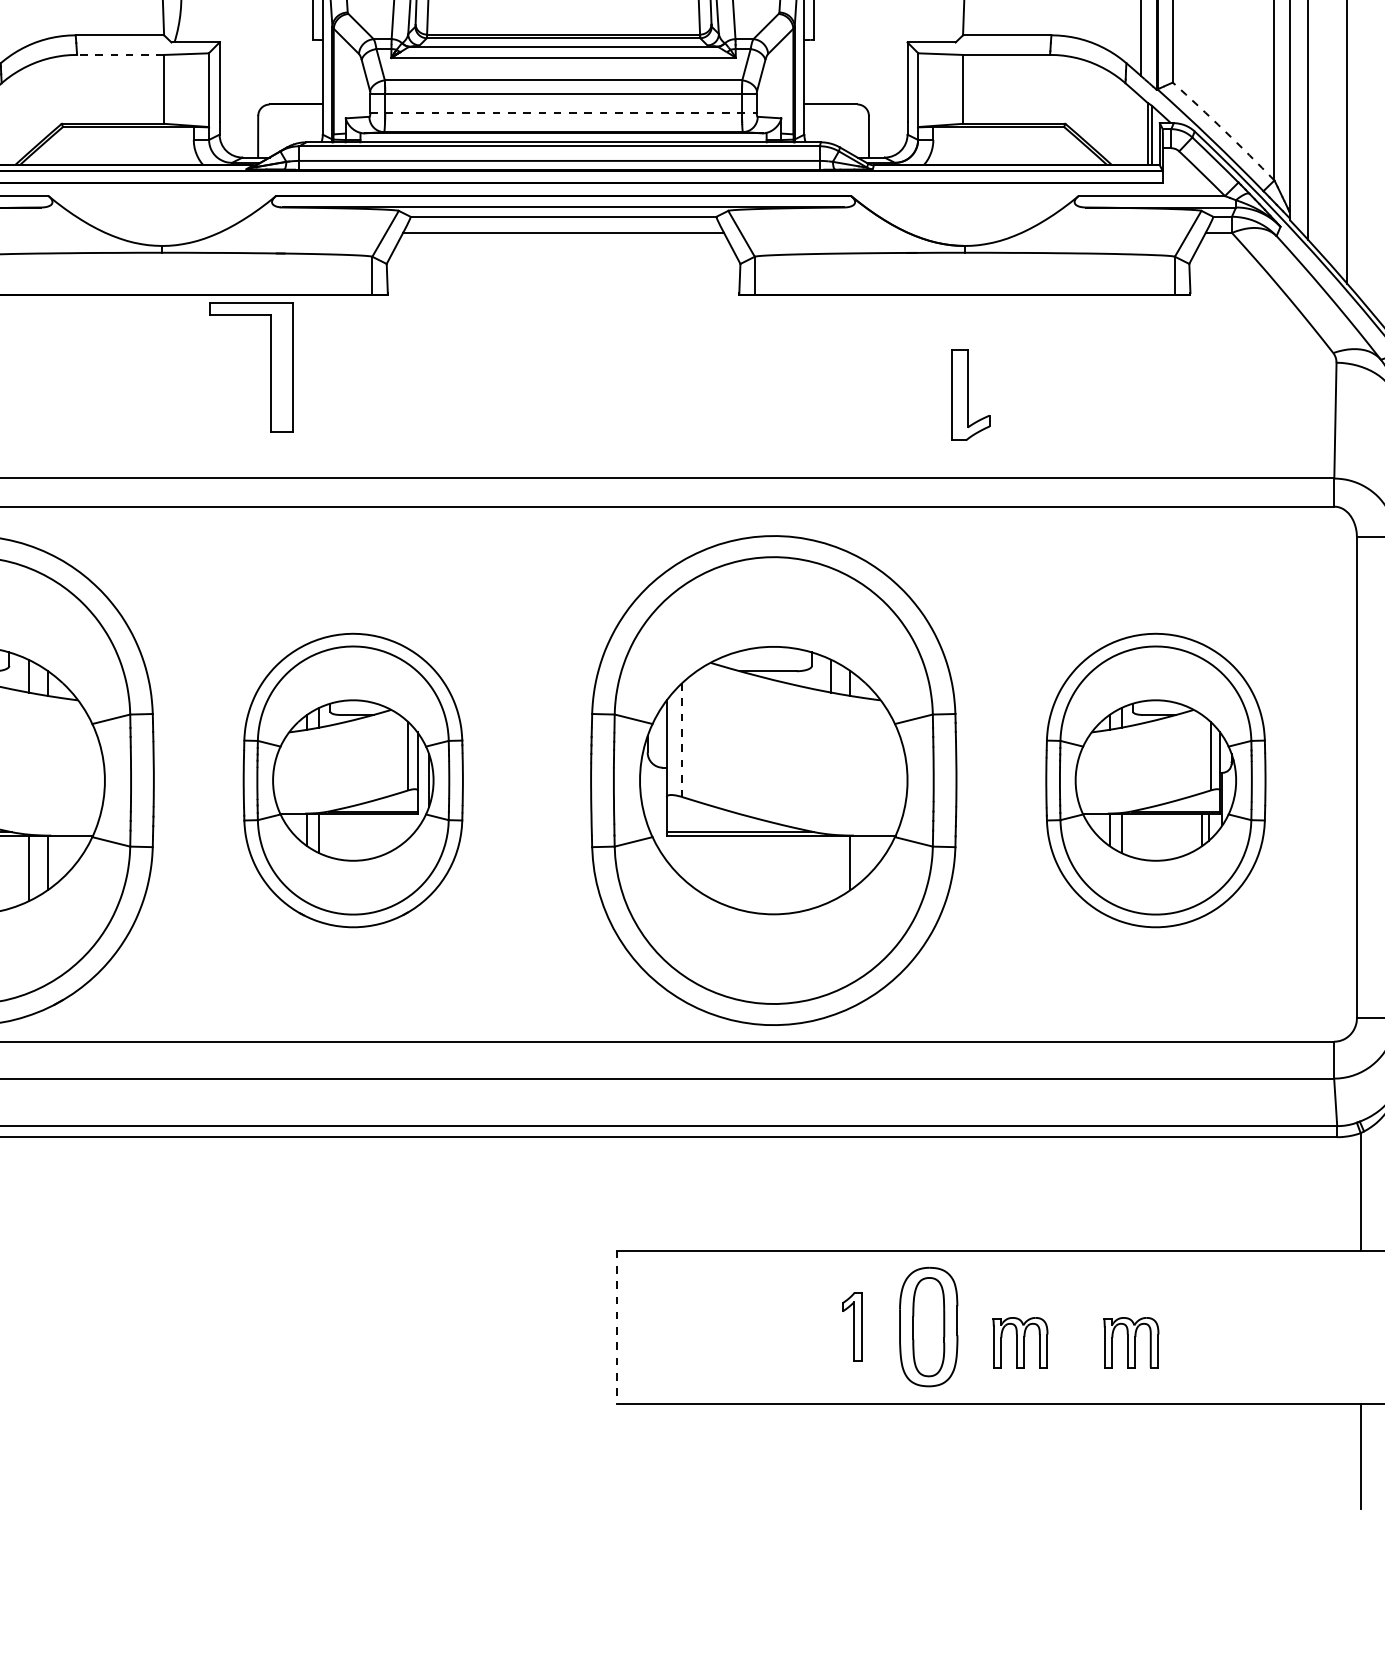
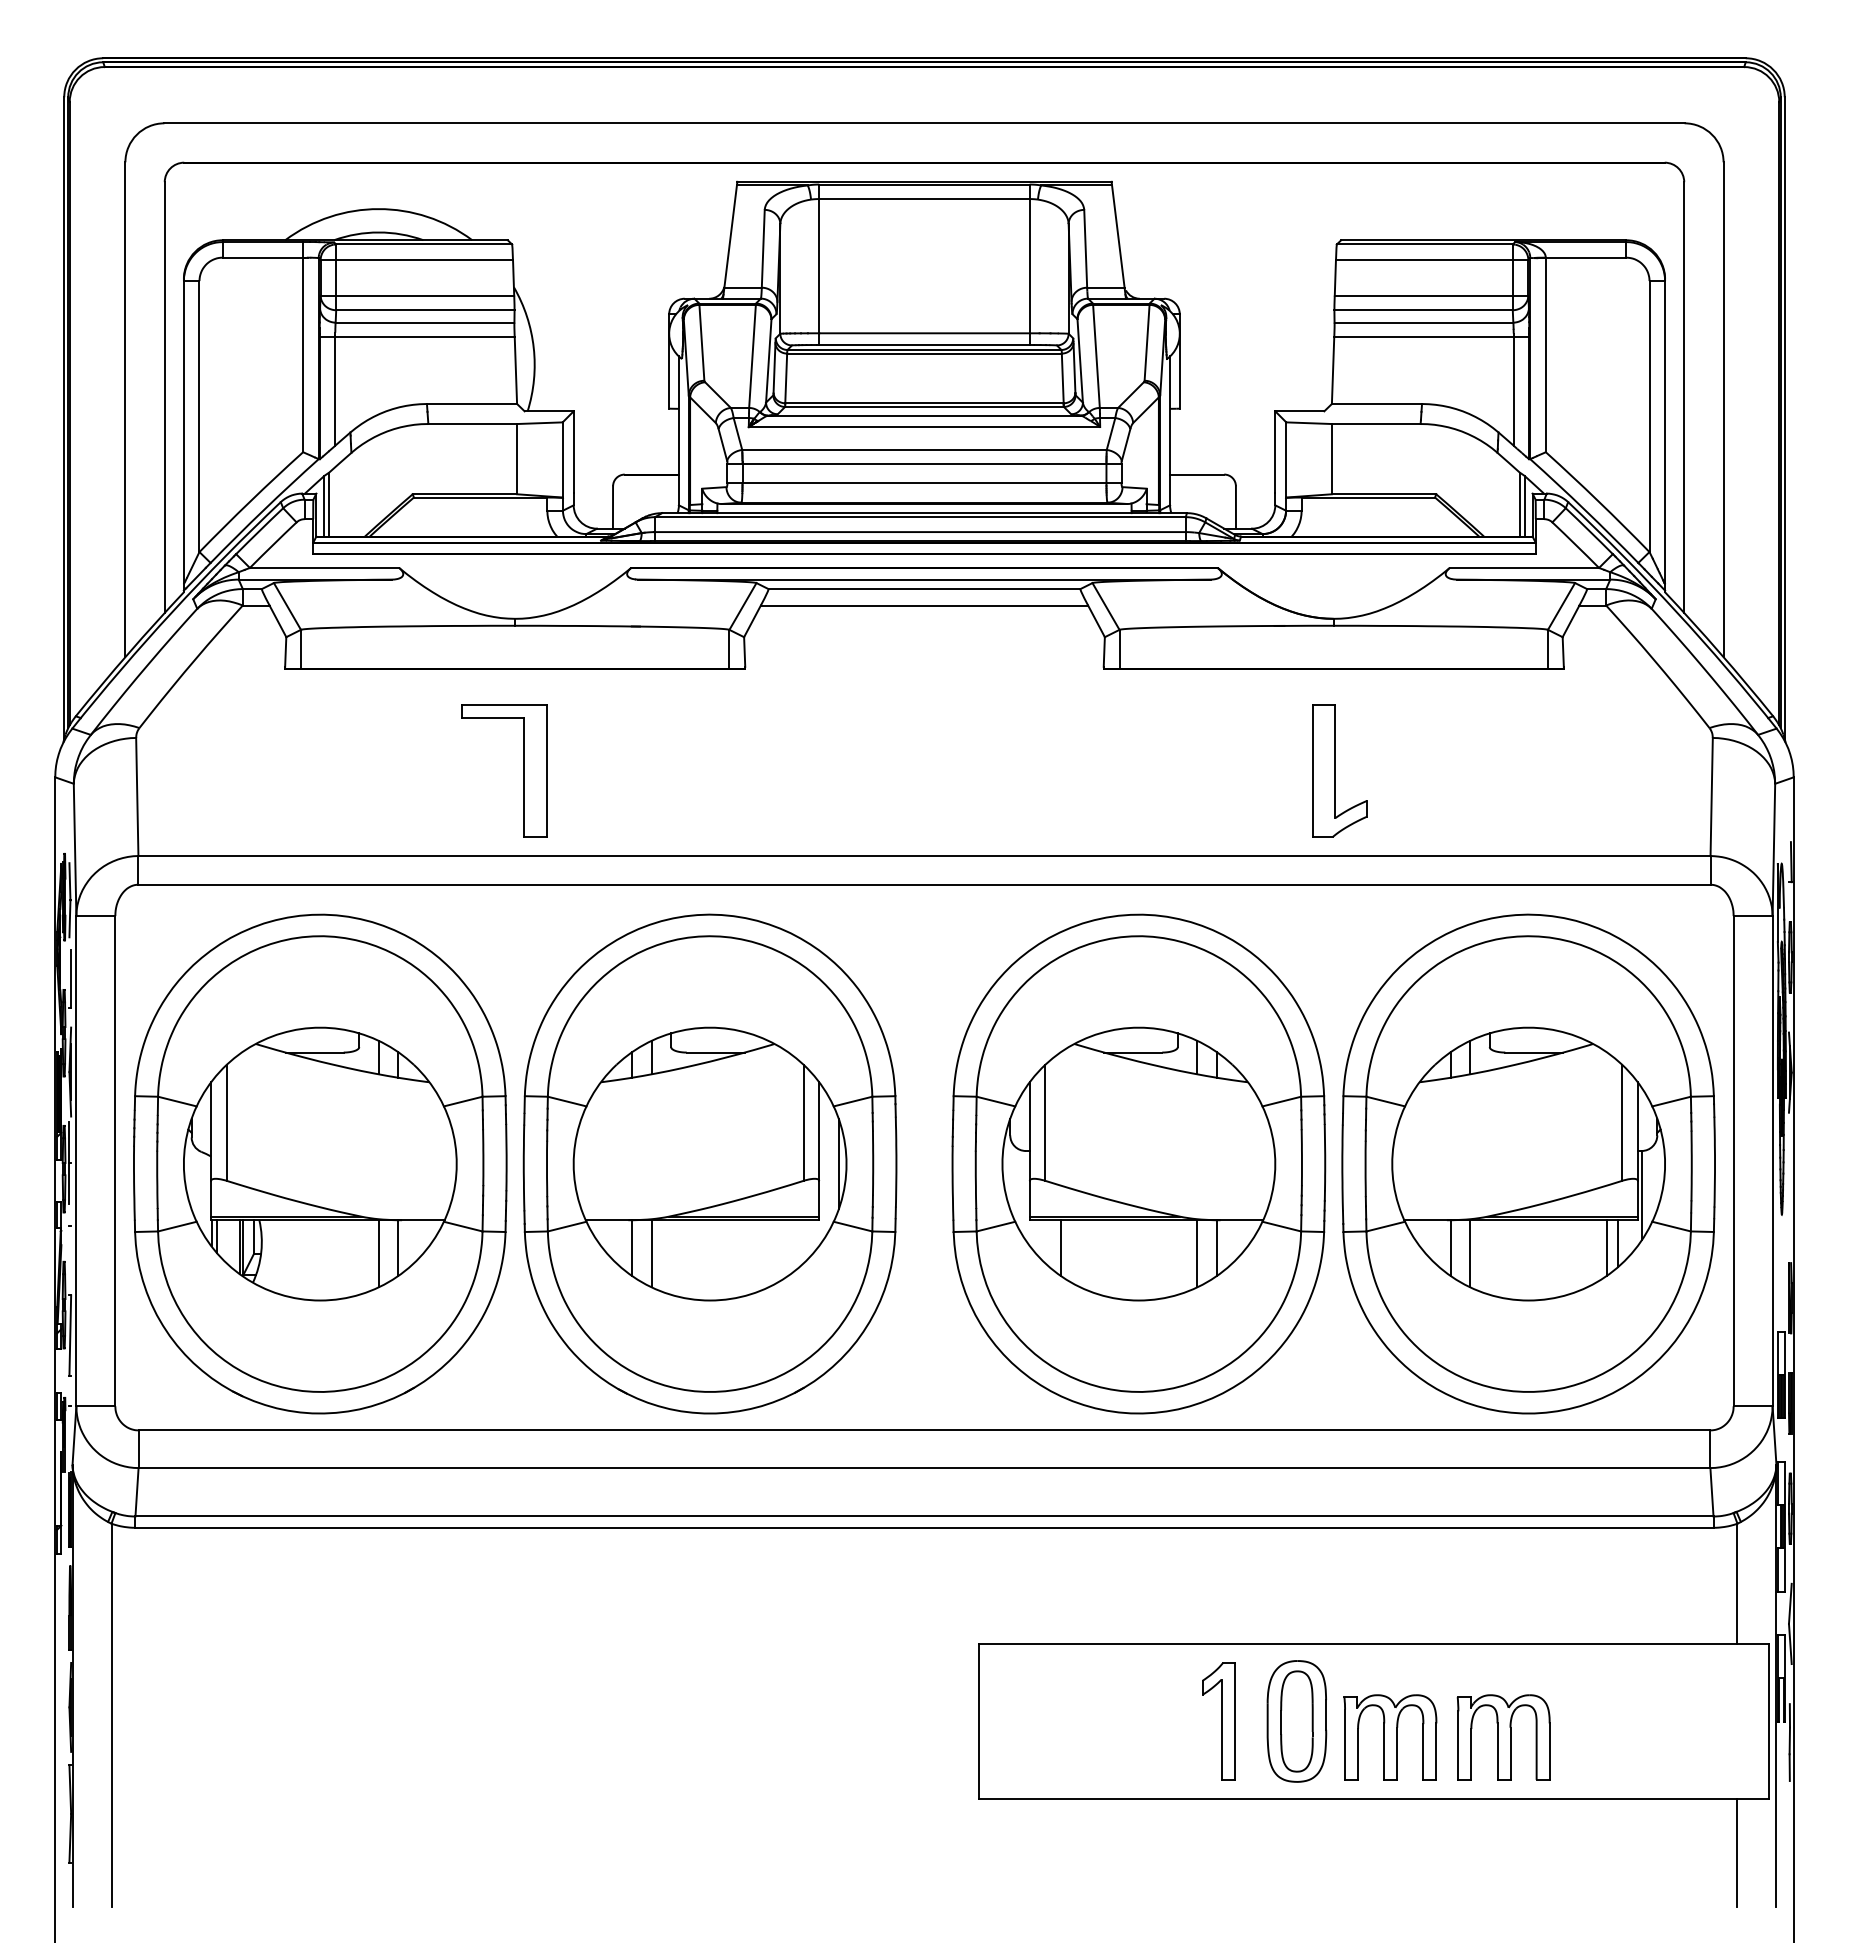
line: (120, 55) -> (472, 424), dashed -> solid
line: (563, 113) -> (924, 483), dashed -> solid
arc: (1224, 130) -> (1598, 501), dashed -> solid
part: (270, 367) -> (523, 770), moved
part: (970, 394) -> (1339, 770), size x1.43
line: (682, 740) -> (1045, 1123), dashed -> solid
part: (352, 780) -> (709, 1163), size x1.67
part: (1155, 780) -> (1528, 1163), size x1.67
line: (696, 862) -> (1060, 1247), added
line: (831, 868) -> (1197, 1253), added
line: (617, 1327) -> (979, 1721), dashed -> solid
part: (851, 1327) -> (1218, 1721), size x1.67
part: (1020, 1342) -> (1390, 1737), size x1.67
part: (1131, 1342) -> (1503, 1737), size x1.67

